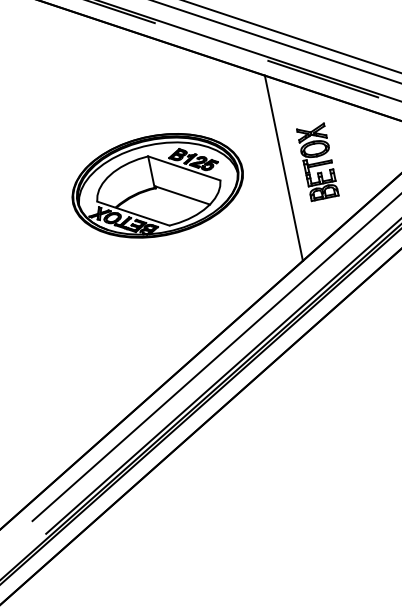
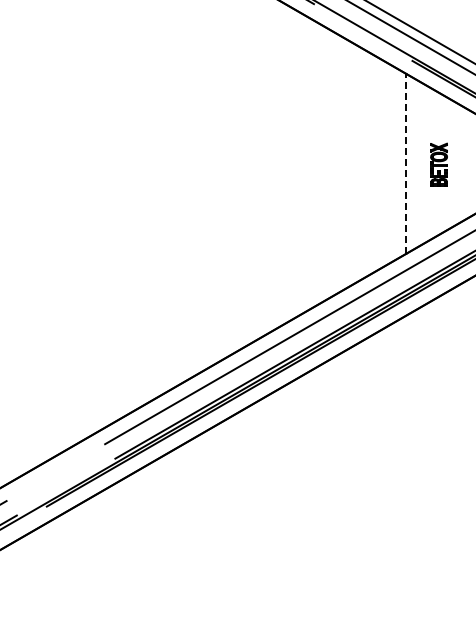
part: (317, 162) -> (438, 164), size x0.6
line: (283, 167) -> (406, 163), solid -> dashed
part: (157, 185) -> (285, 155), removed

